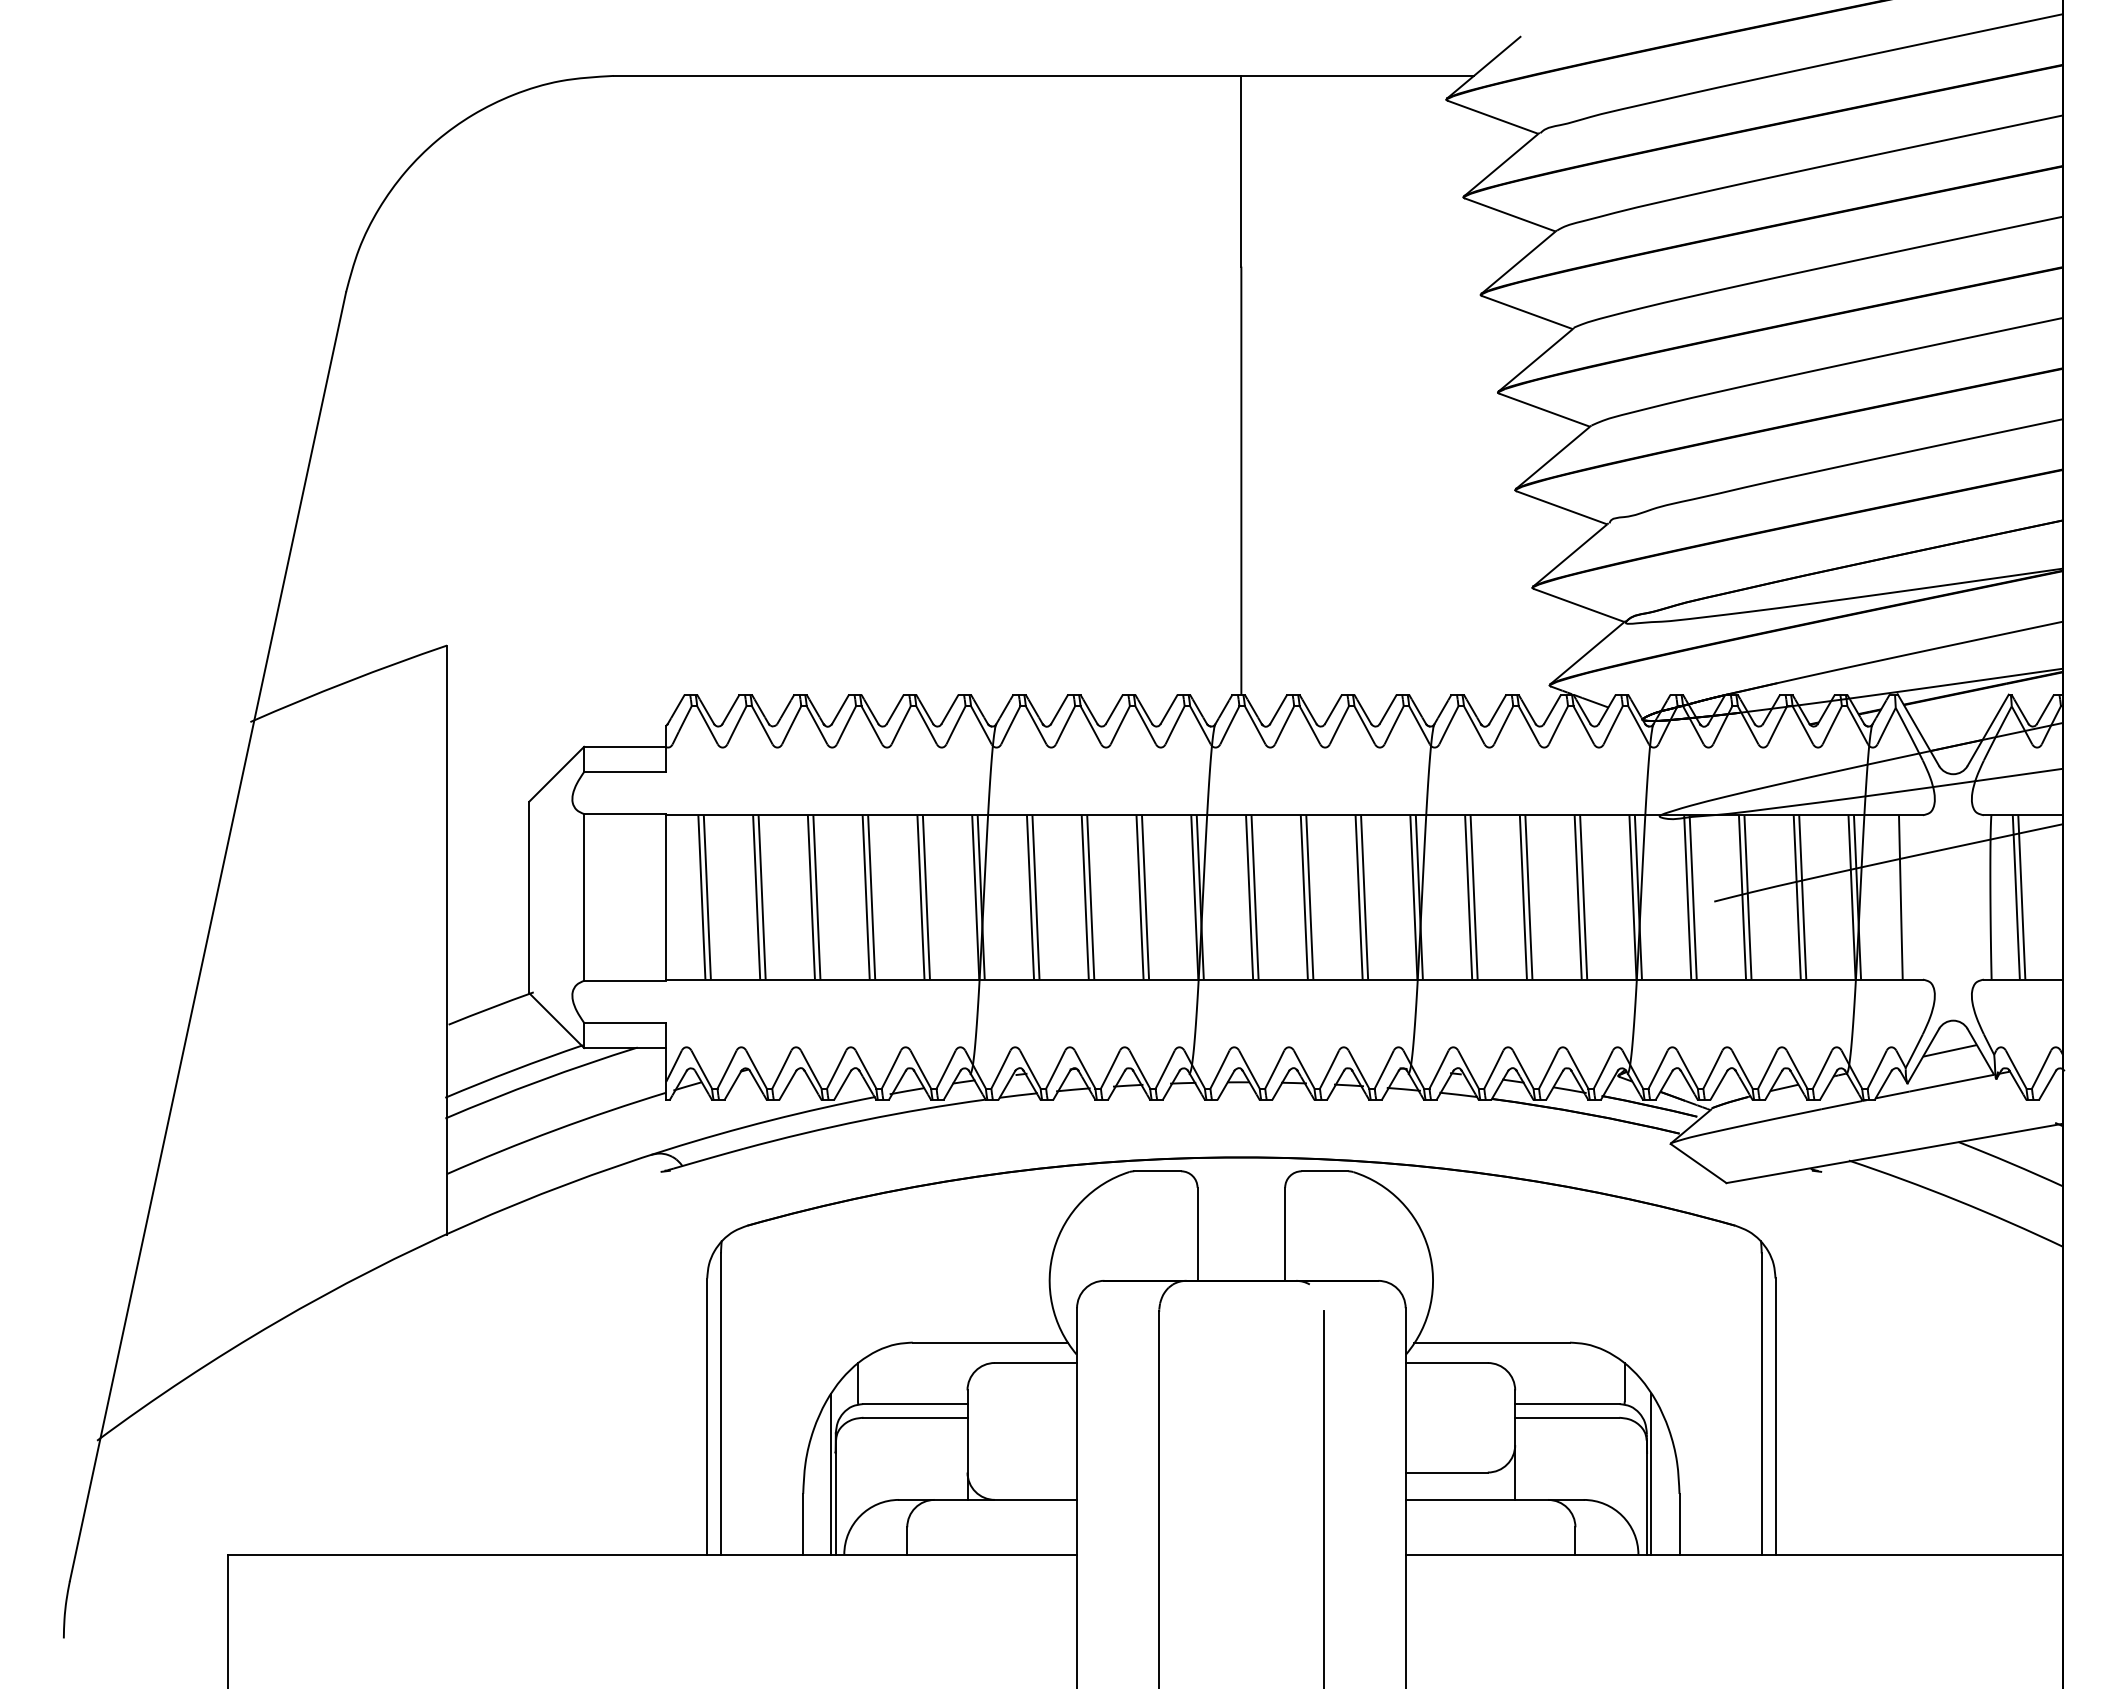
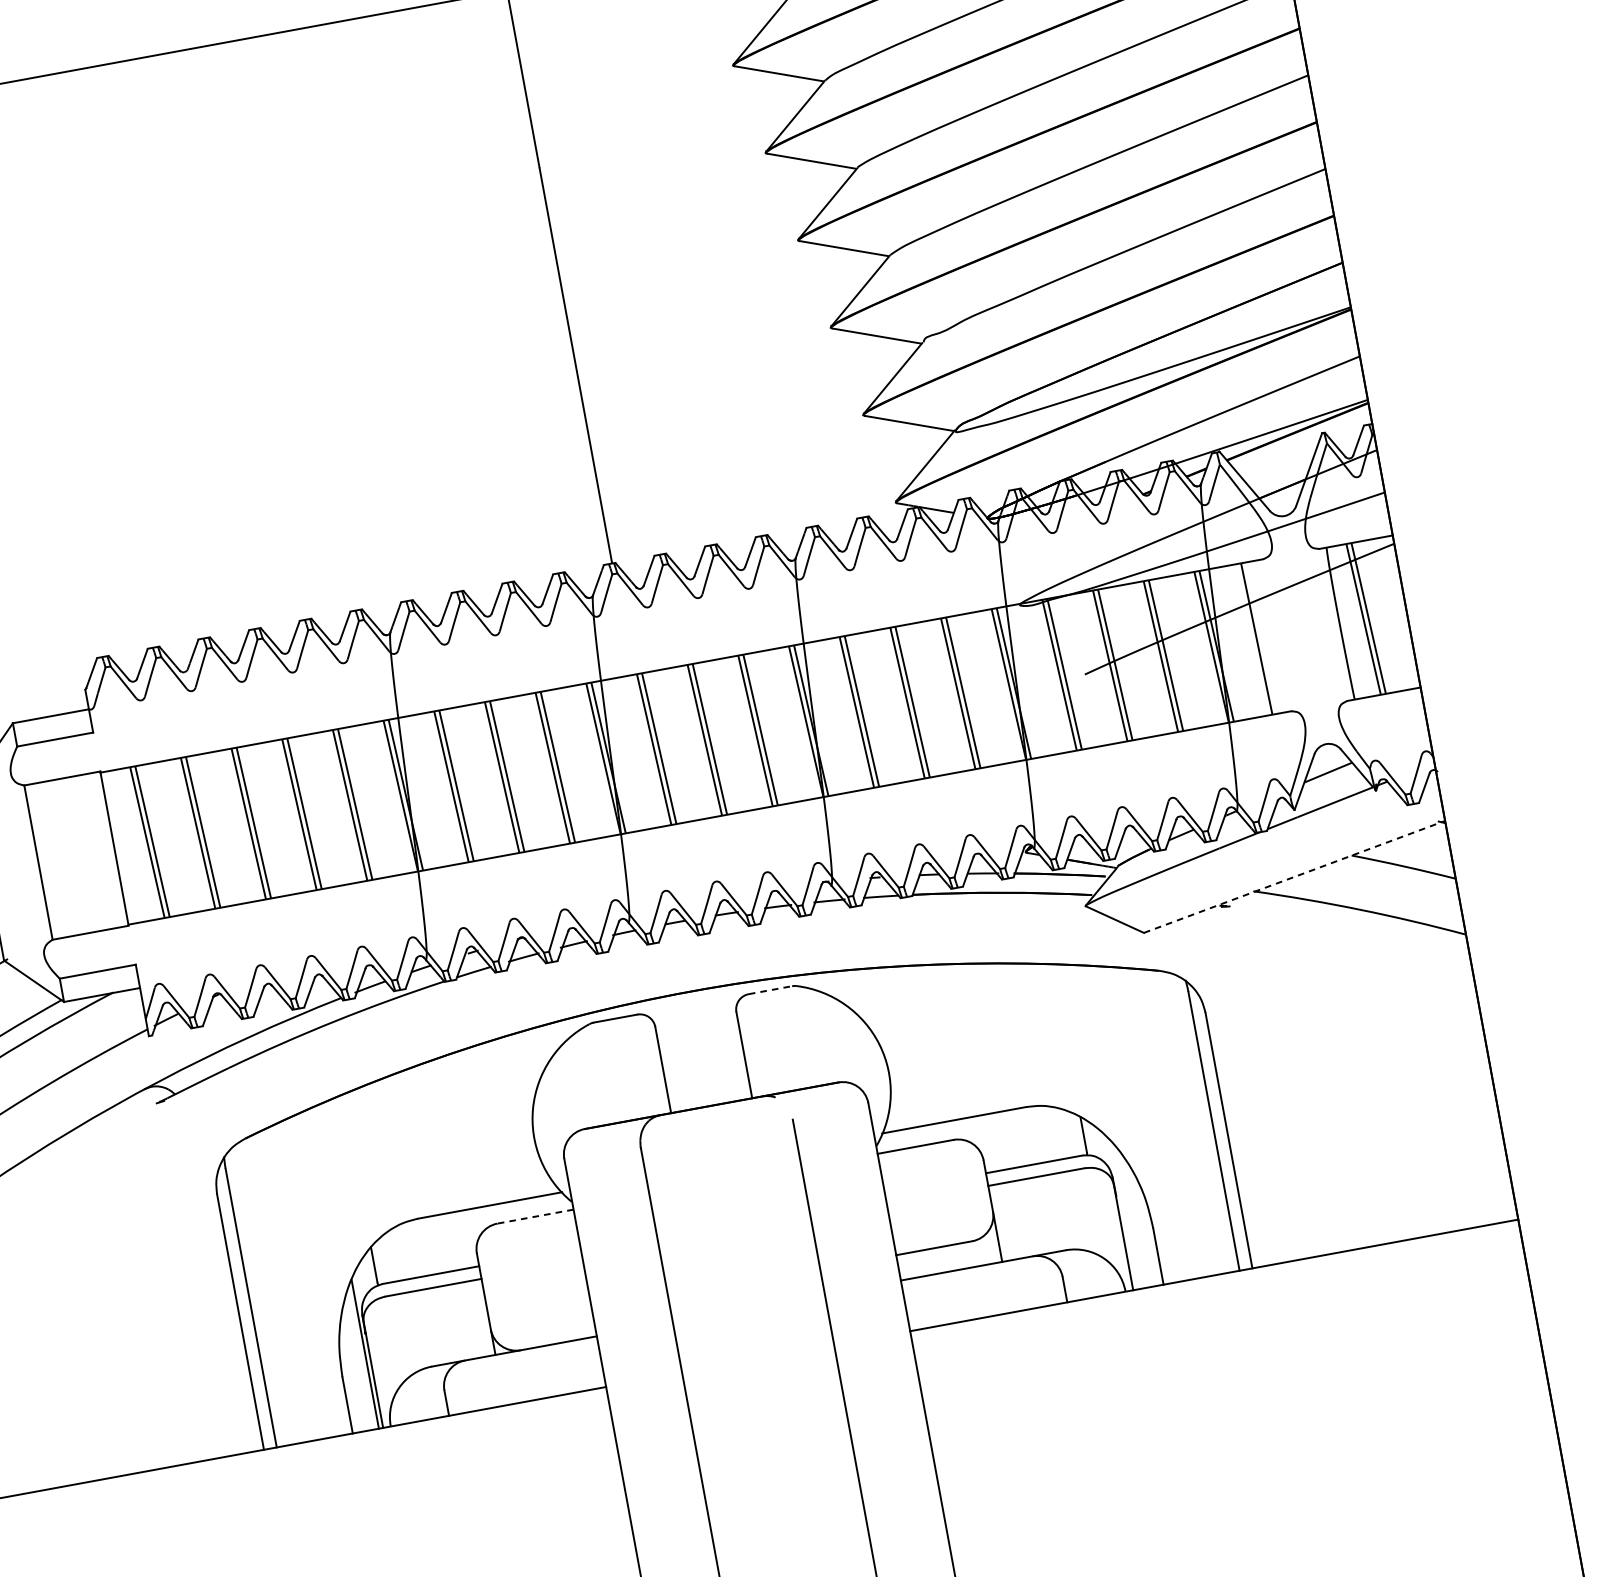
line: (1894, 1153) -> (1294, 877), solid -> dashed
line: (1325, 1171) -> (770, 990), solid -> dashed
line: (1035, 1362) -> (535, 1216), solid -> dashed
line: (1651, 1474) -> (1124, 1215), removed

